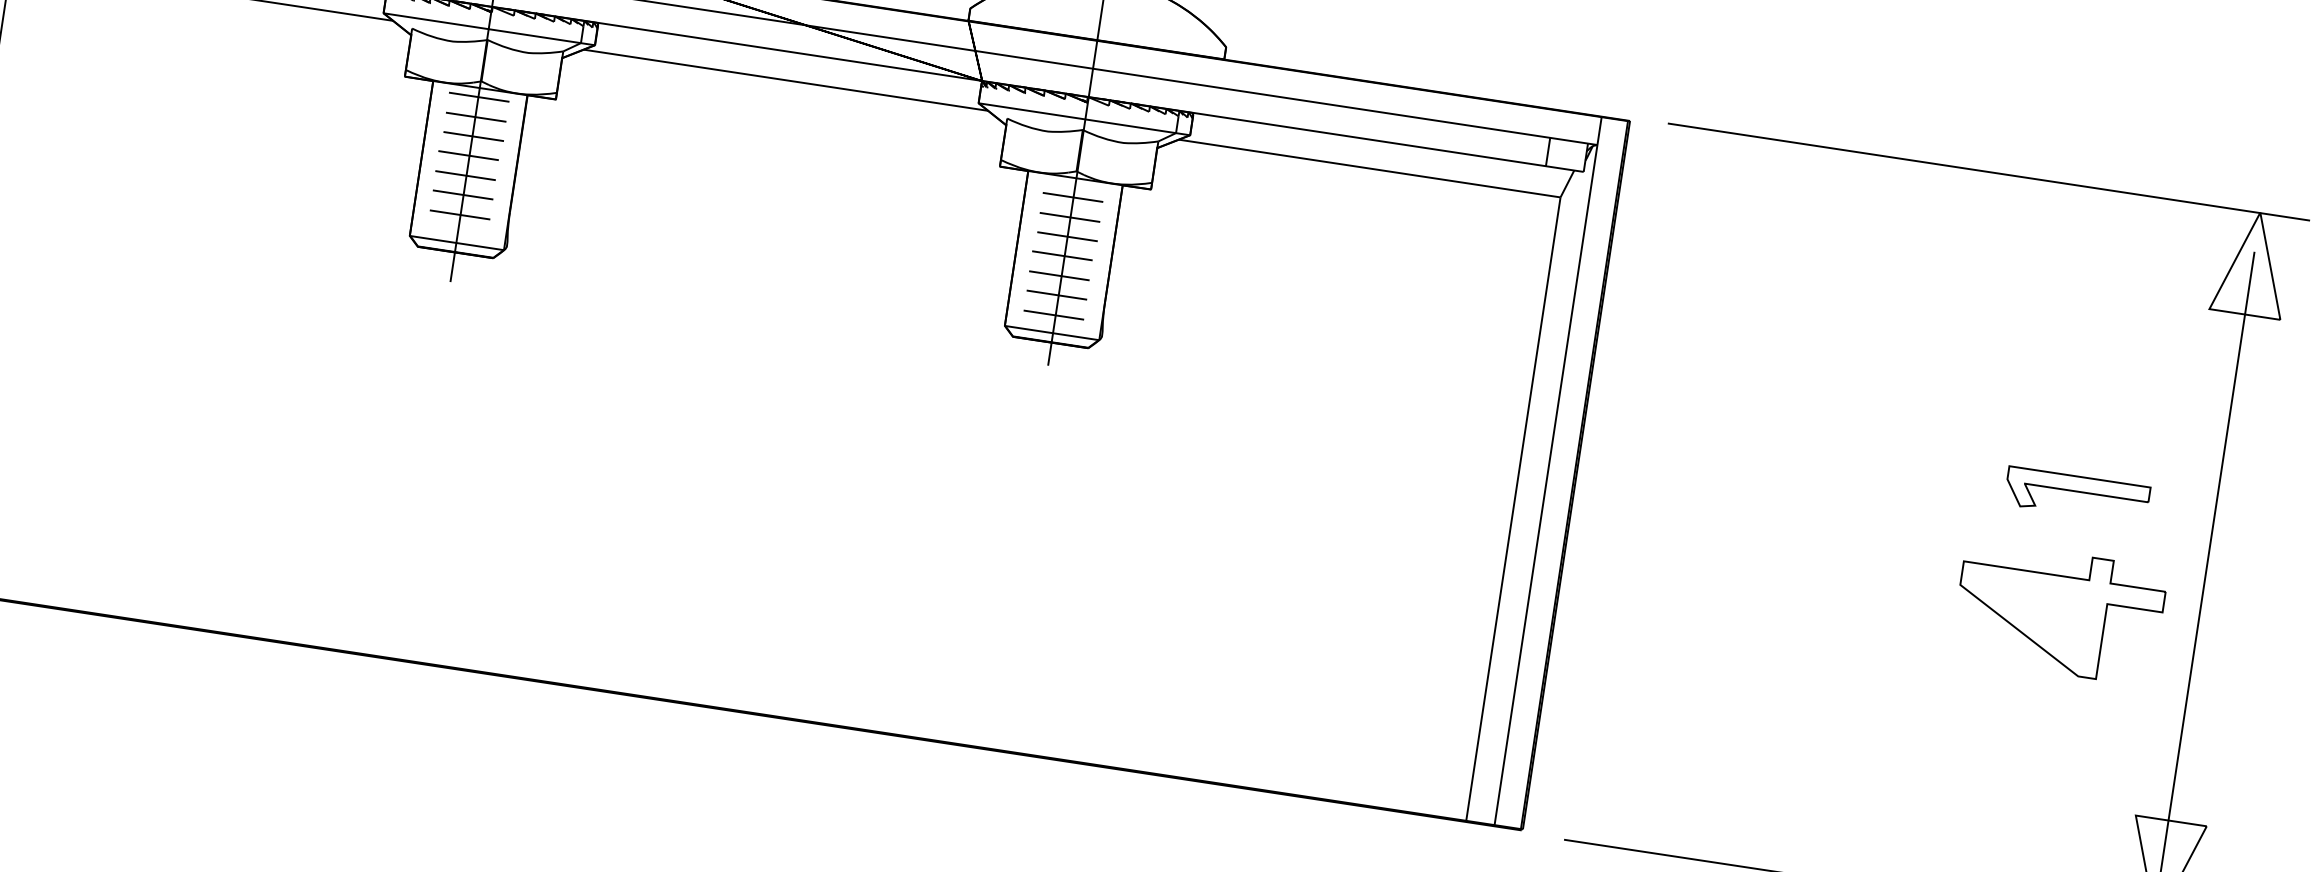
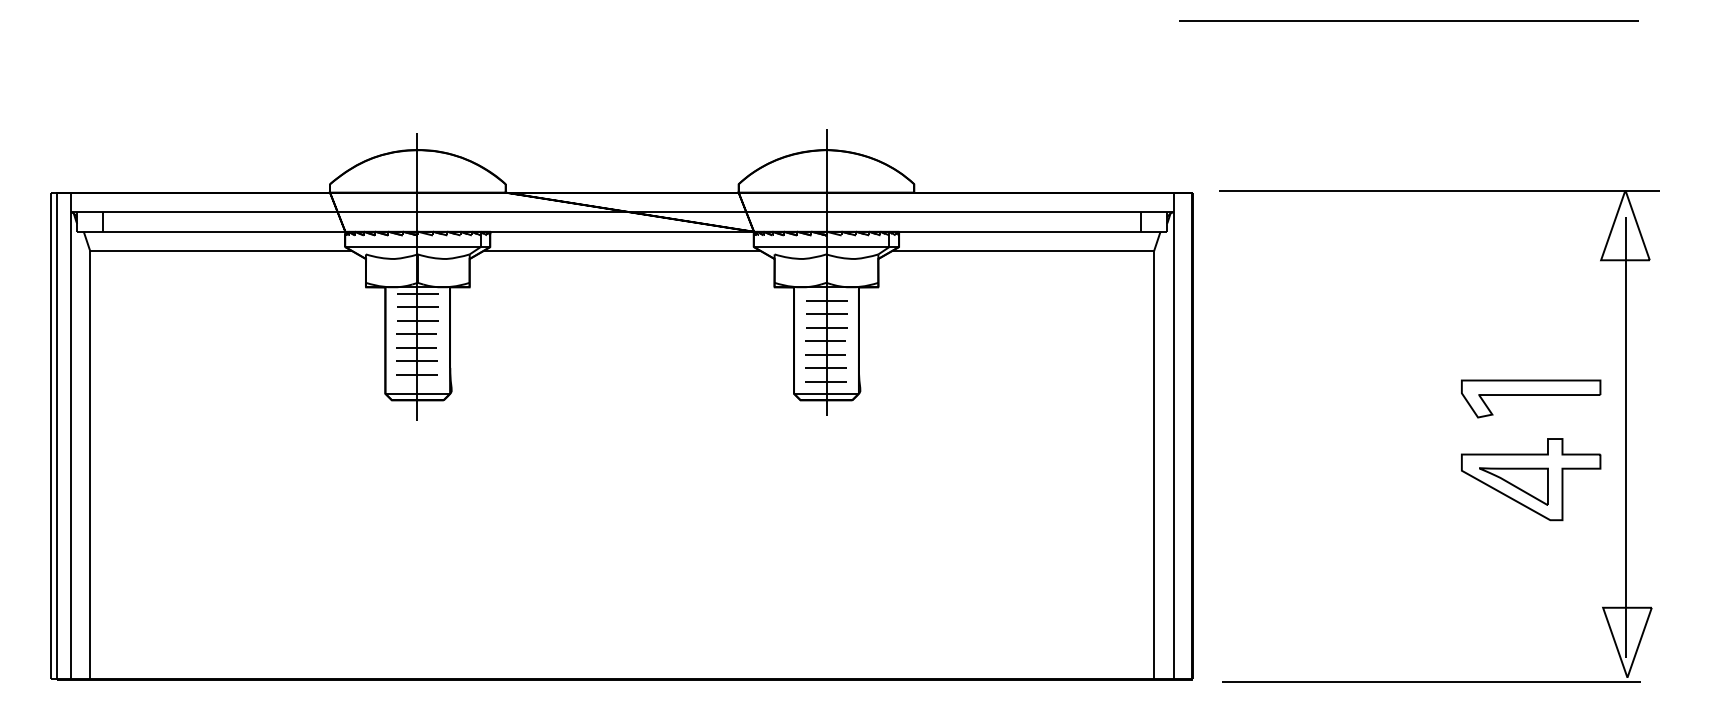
part: (2077, 495) -> (1531, 398), size x1.43
part: (2032, 619) -> (1513, 486), added

